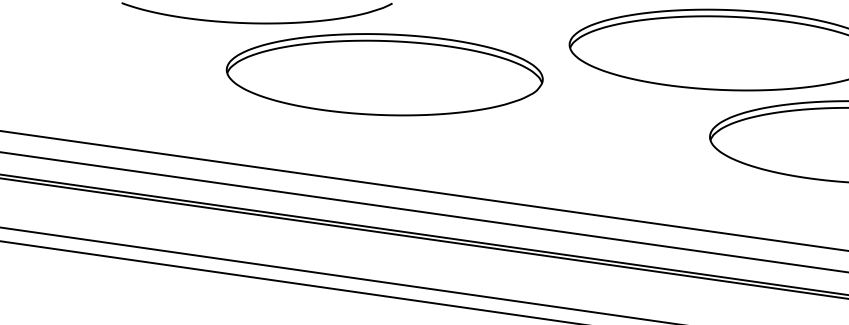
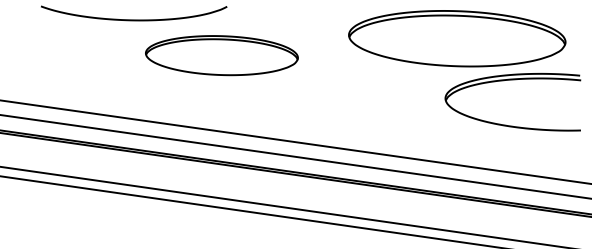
part: (384, 74) -> (221, 55), size x0.7

